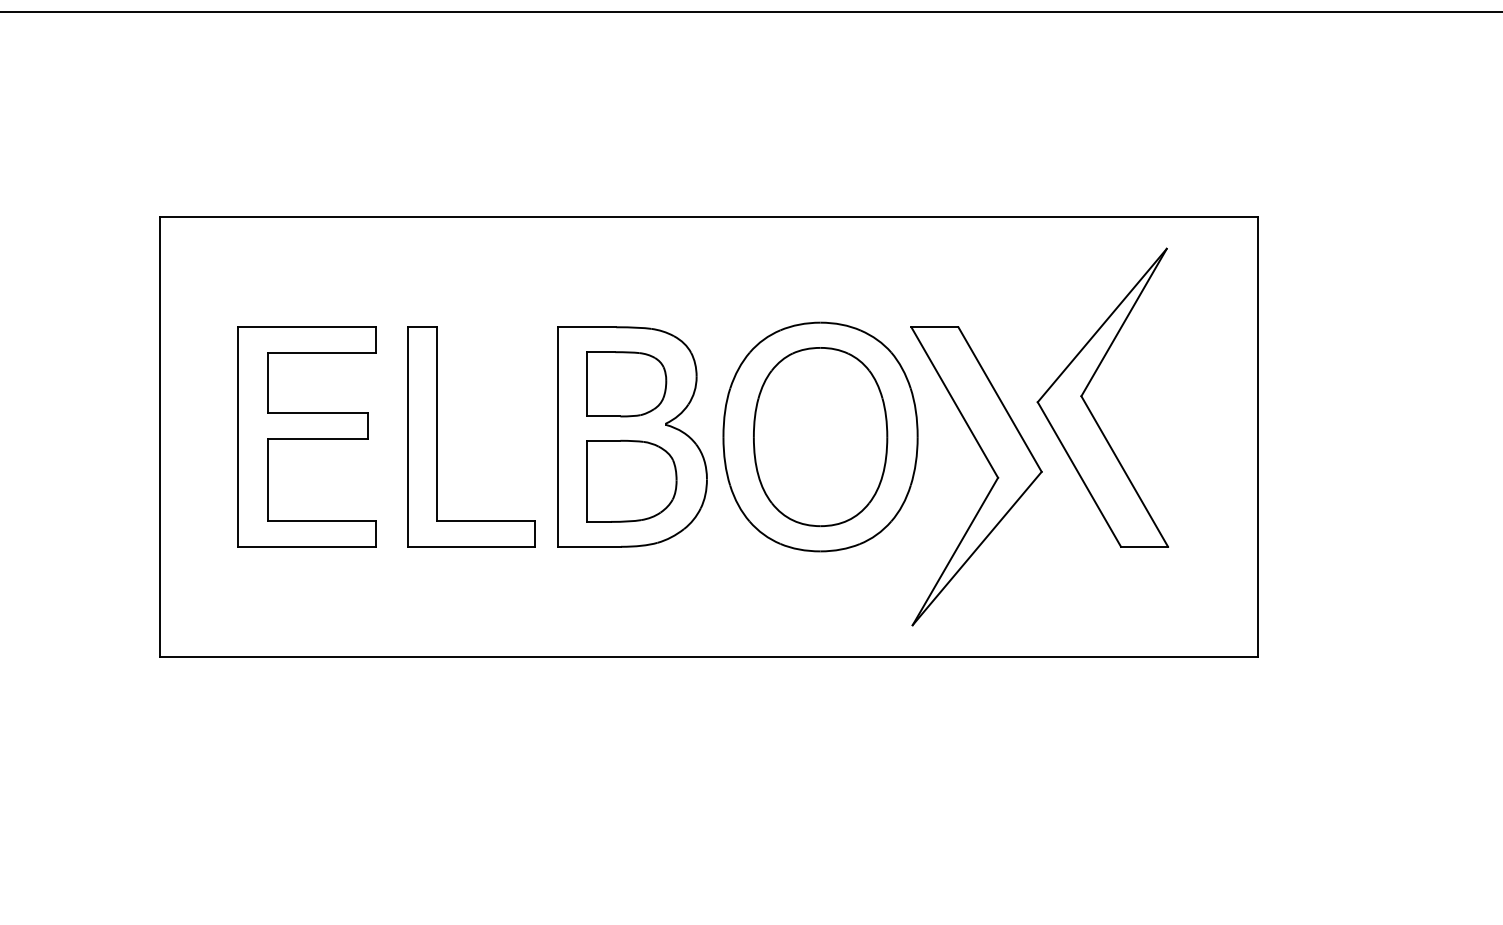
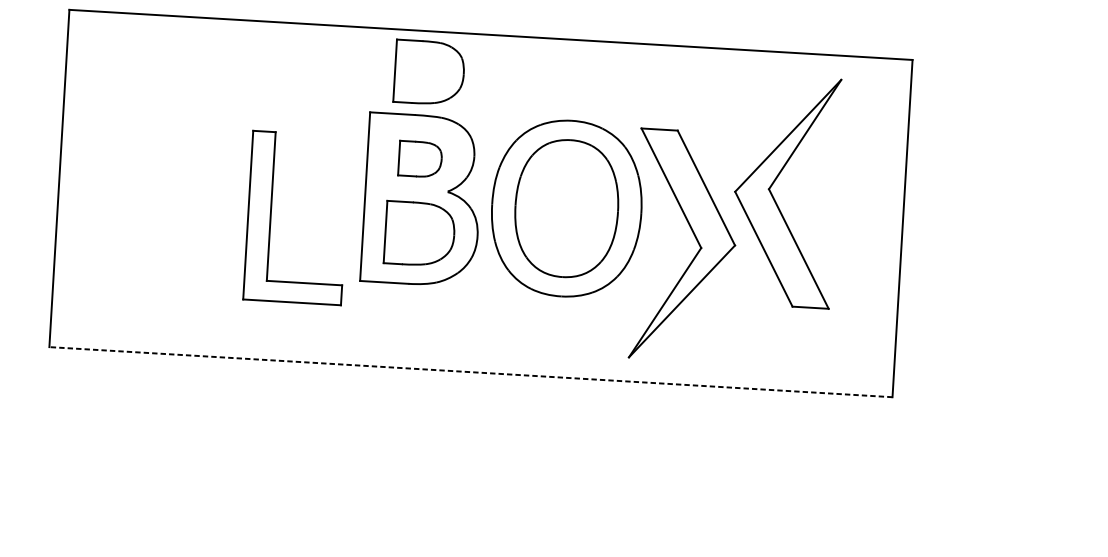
part: (631, 270) -> (429, 72), added
part: (626, 384) -> (420, 159), size x0.7
part: (306, 436) -> (171, 184), removed
part: (437, 436) -> (271, 216), moved
line: (708, 656) -> (470, 372), solid -> dashed

